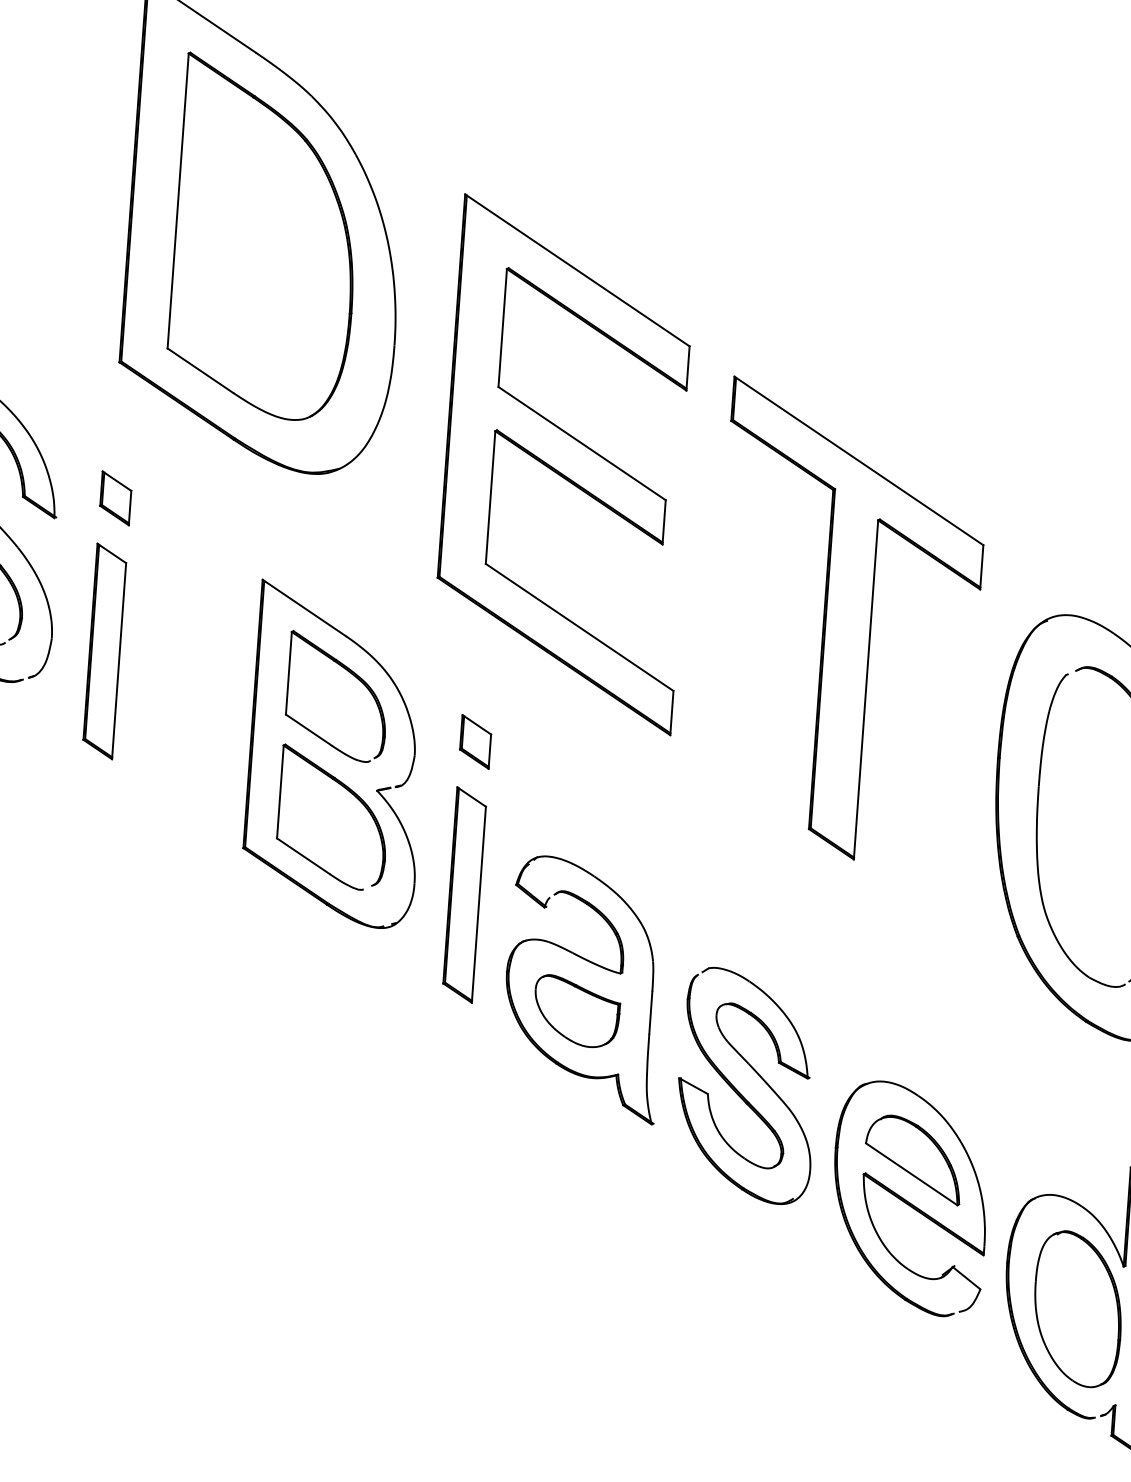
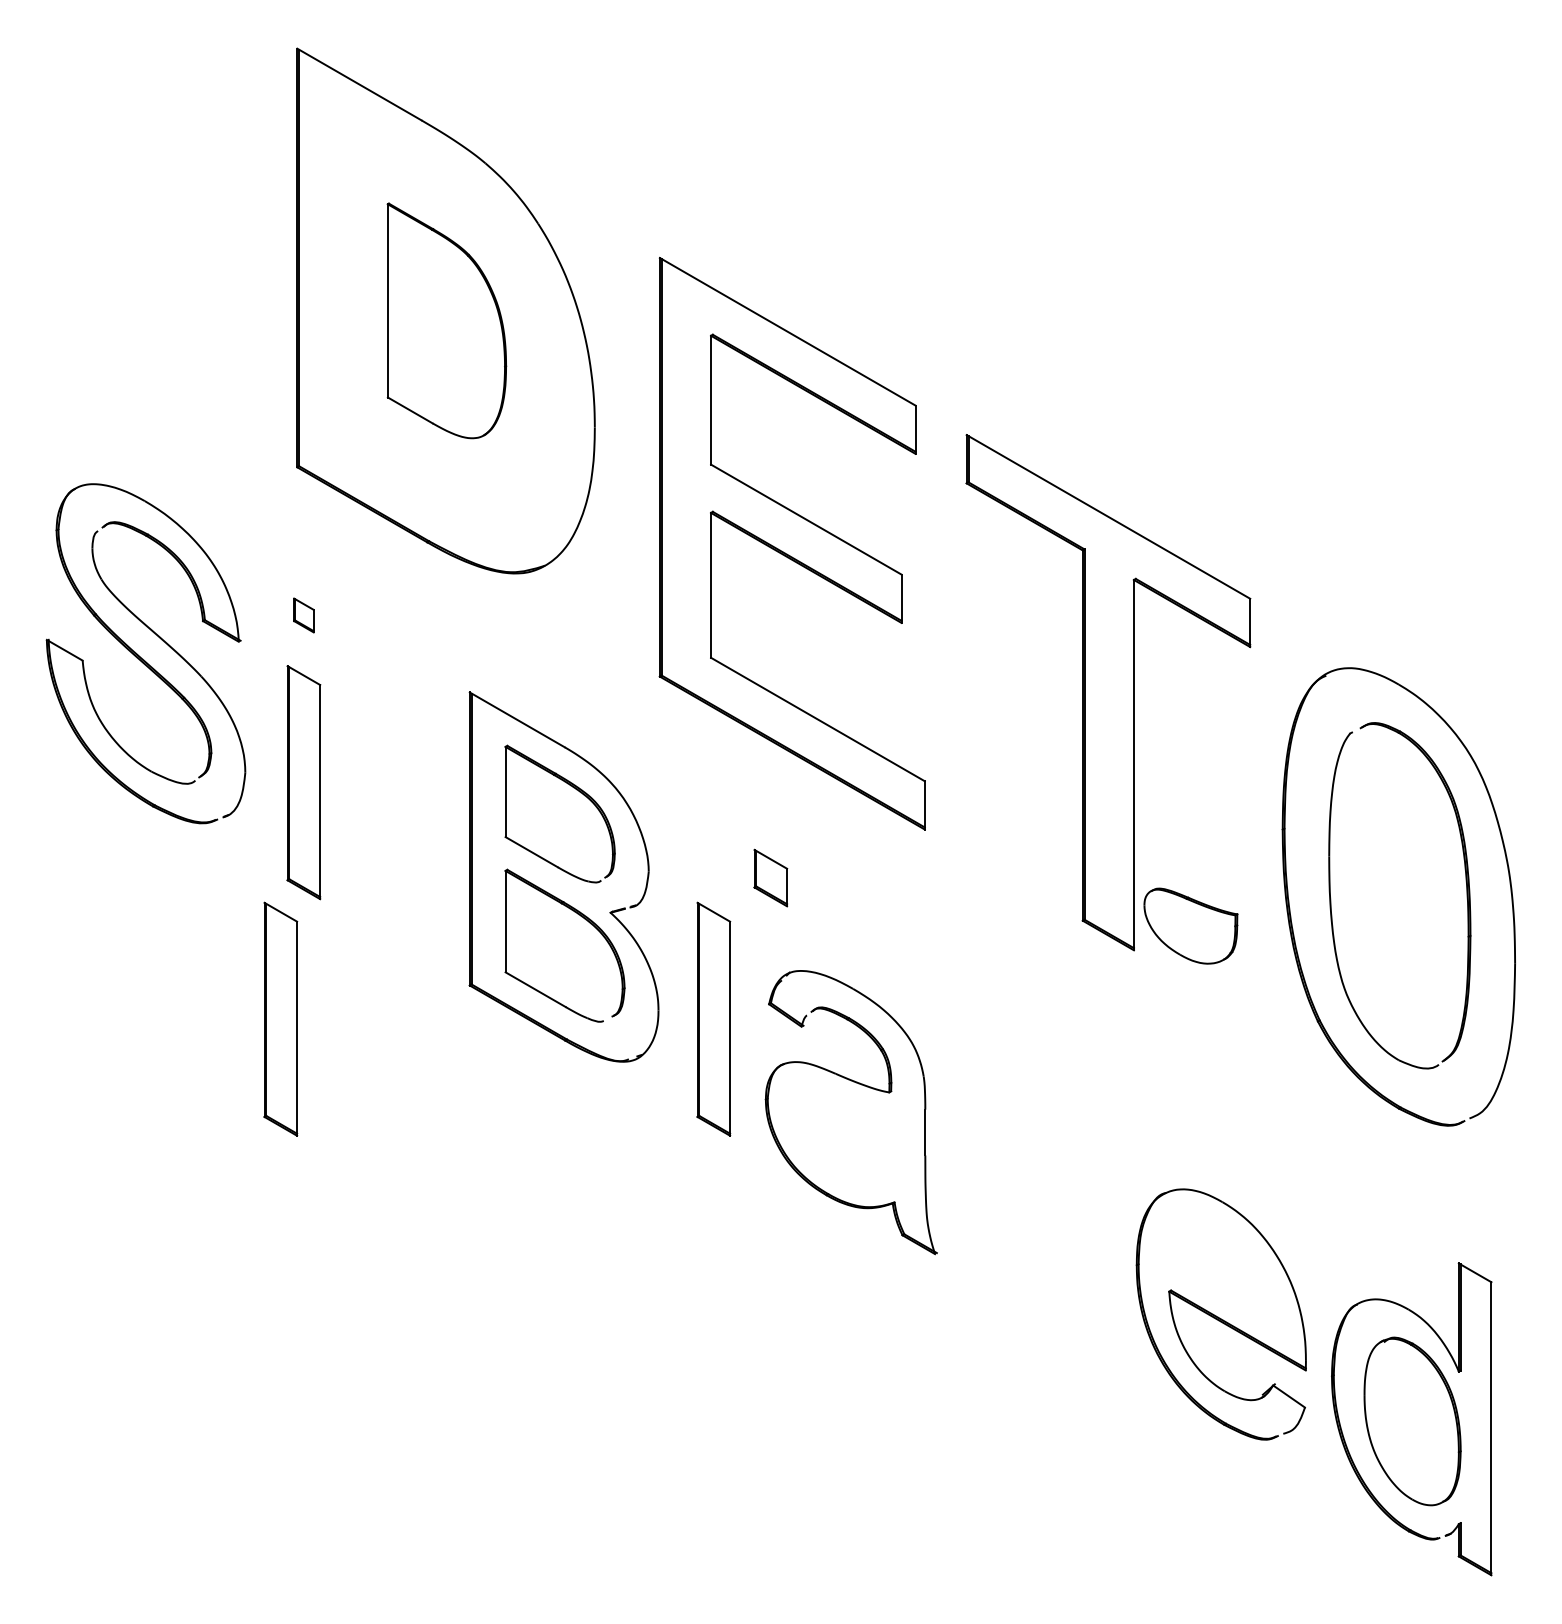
part: (265, 237) -> (446, 320), size x0.6
part: (115, 498) -> (303, 615), size x0.6
part: (475, 741) -> (770, 877), moved
part: (67, 865) -> (280, 1018), added
part: (576, 1010) -> (1190, 925), moved
part: (739, 1091) -> (1027, 1211), removed
part: (913, 1159) -> (1222, 1271), removed

